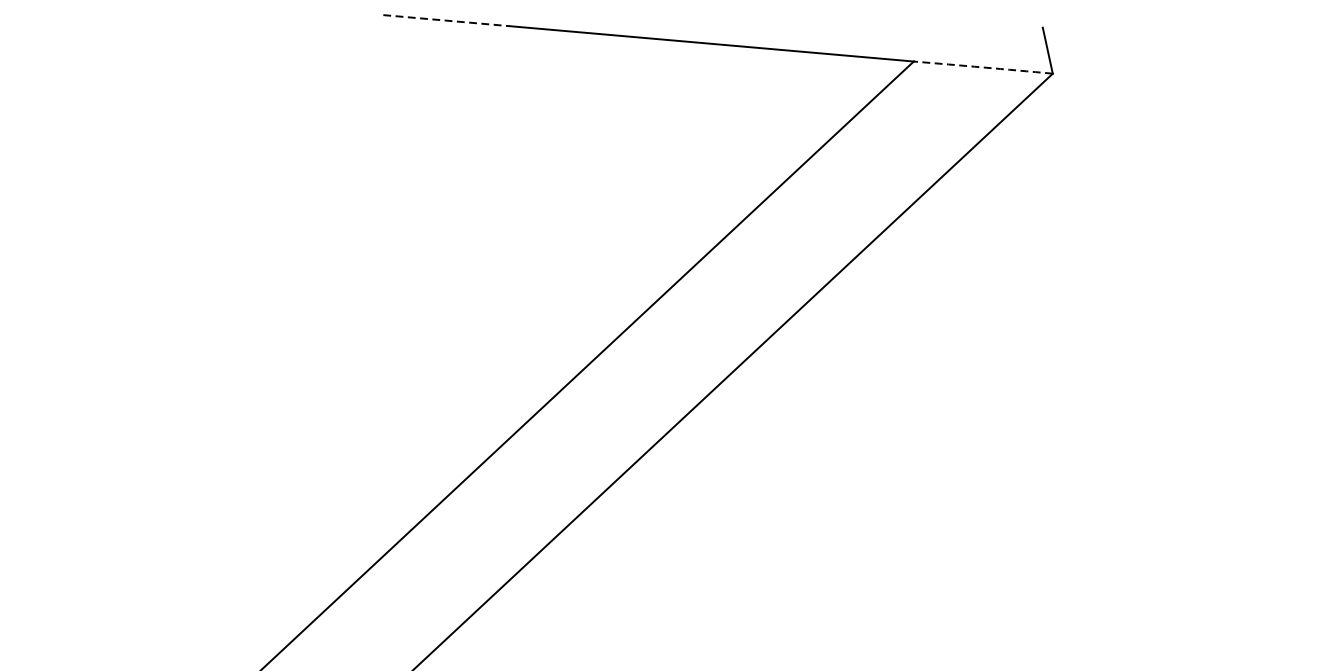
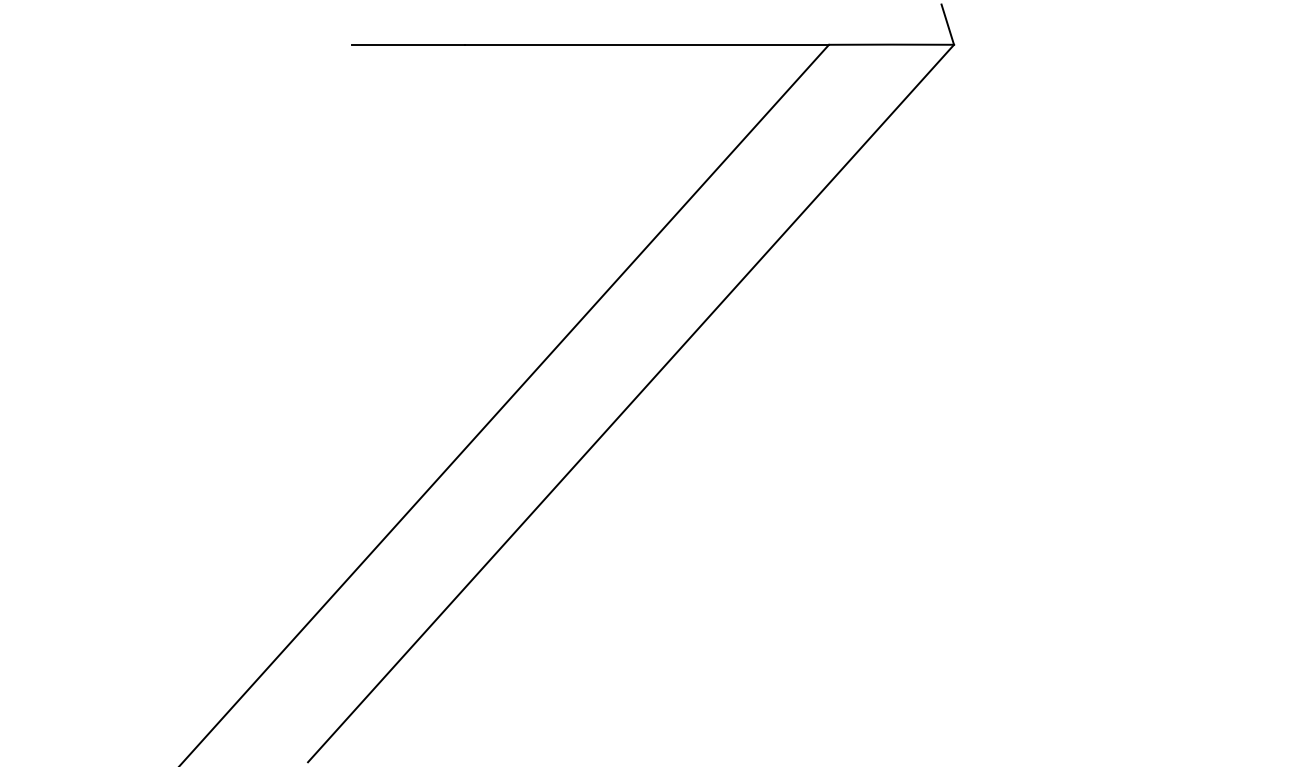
line: (446, 20) -> (408, 44), dashed -> solid
arc: (983, 67) -> (891, 44), dashed -> solid

